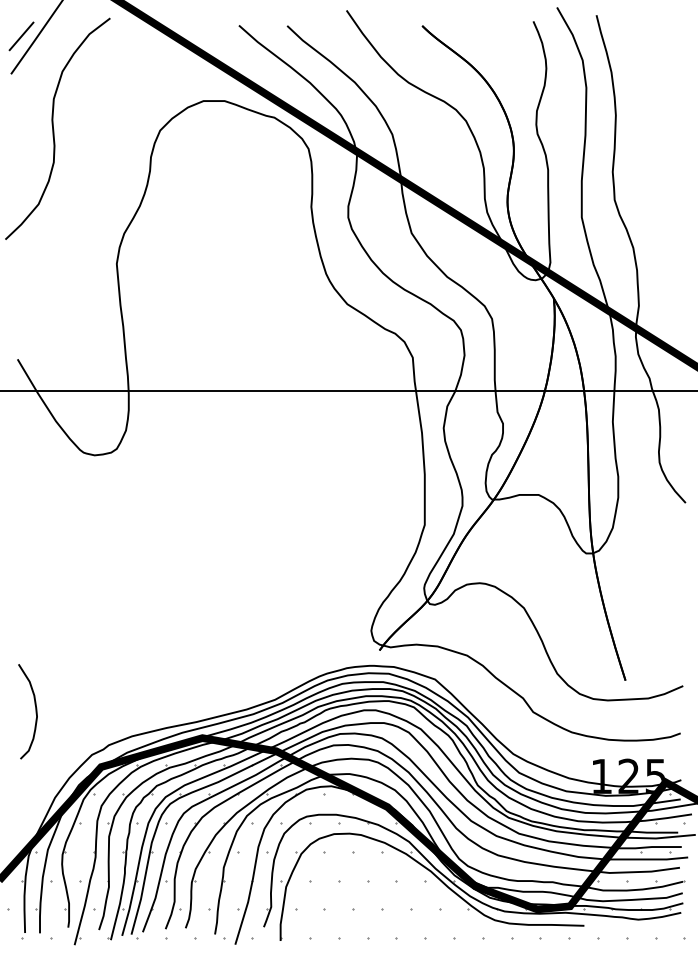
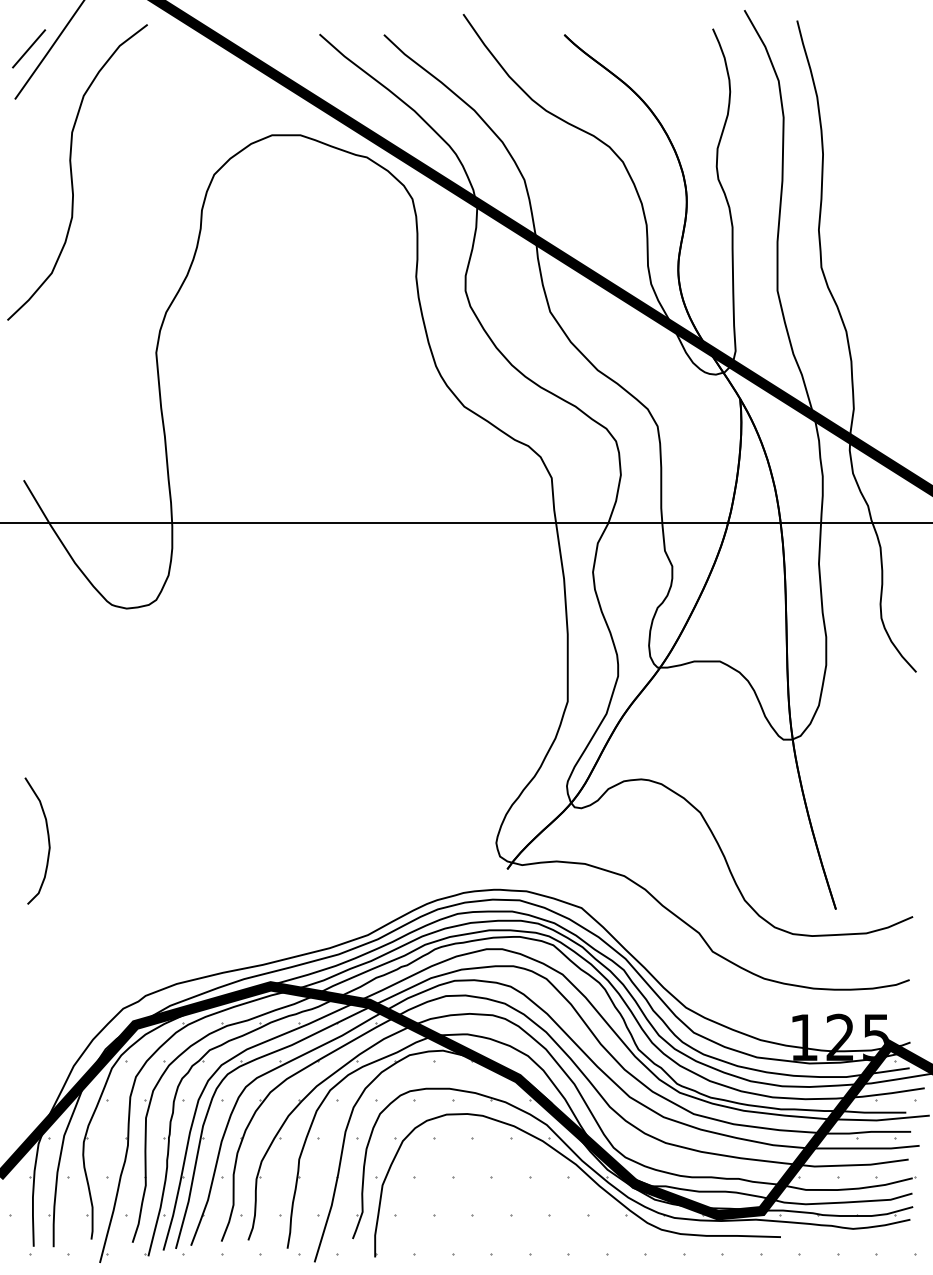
curve: (35, 709) -> (47, 837), moved

